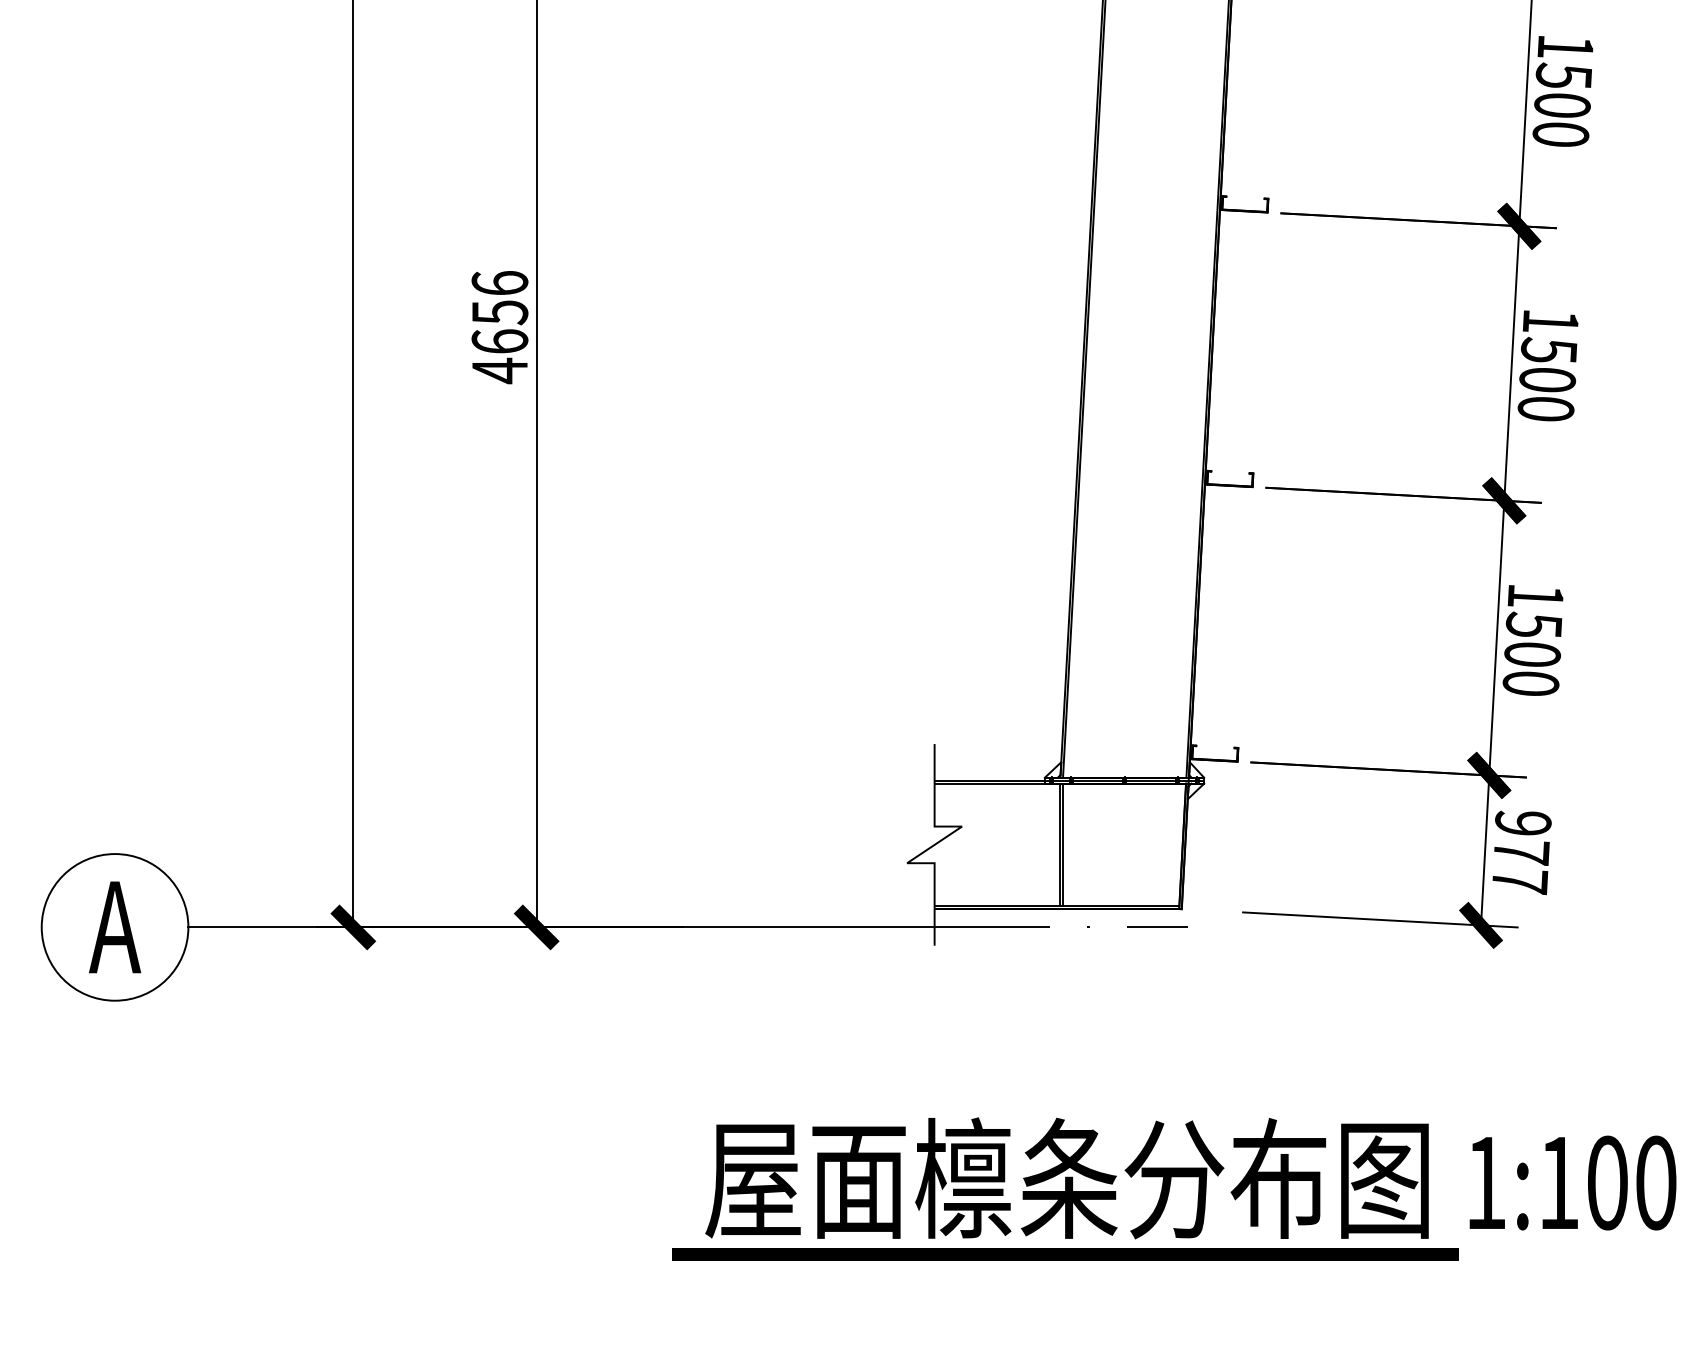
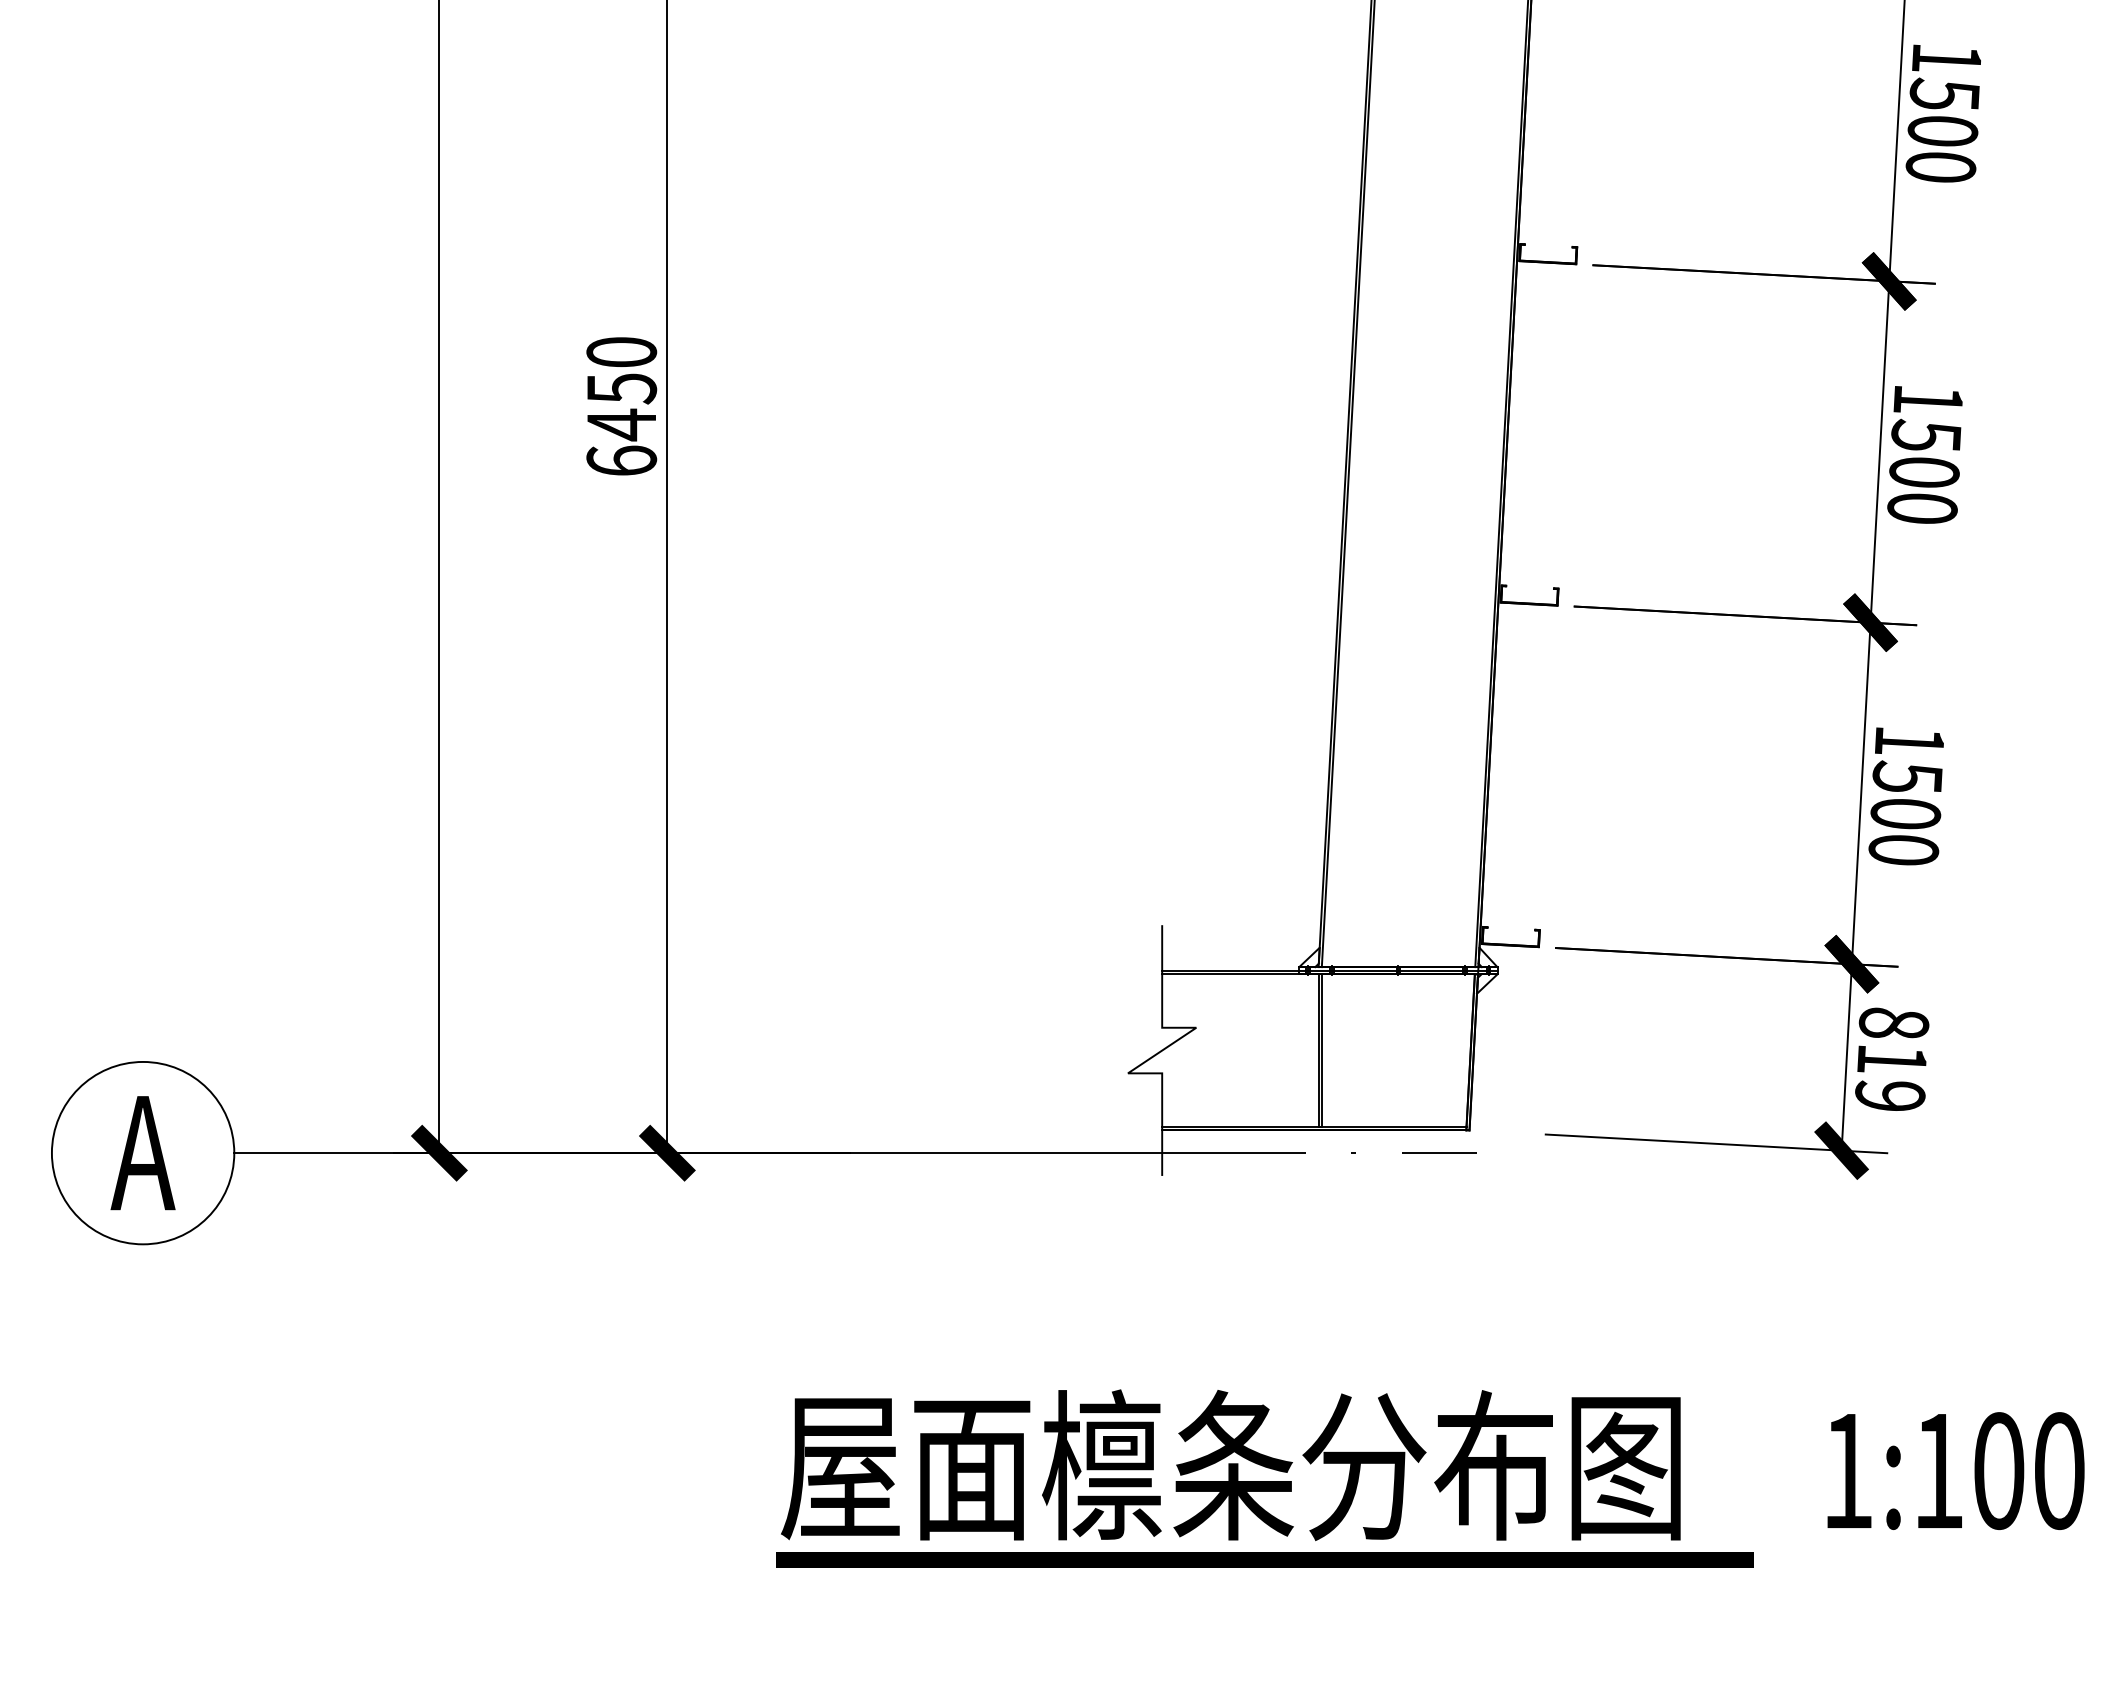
text: (499, 327) -> (621, 407), 4656 -> 6450
text: (1521, 852) -> (1892, 1059), 977 -> 819
text: (1066, 1177) -> (1230, 1464), moved
line: (1065, 1254) -> (1264, 1559), moved

